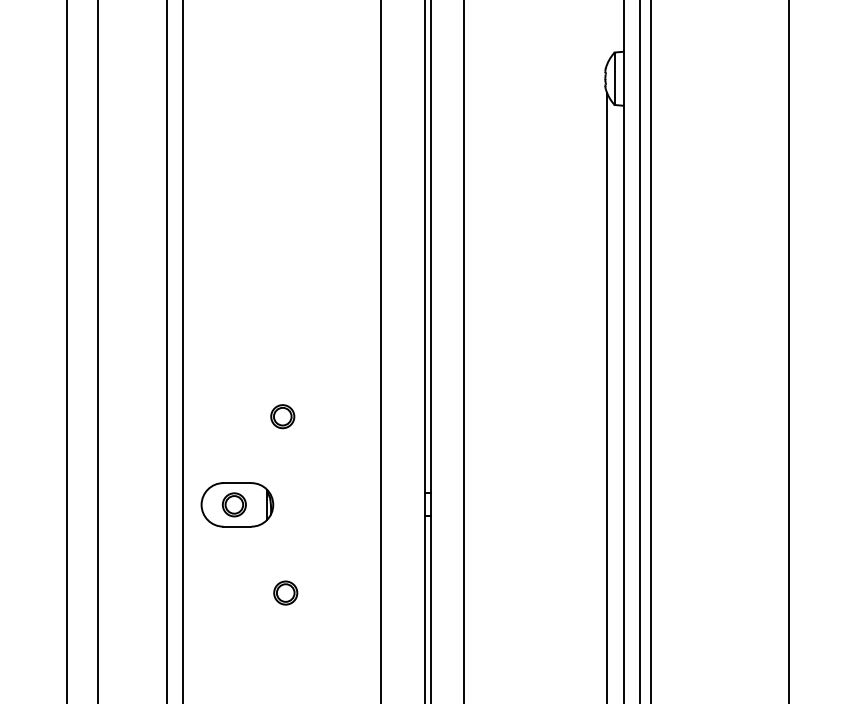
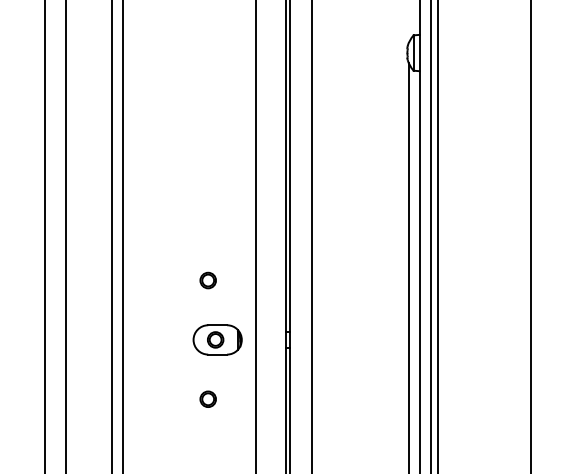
part: (281, 416) -> (207, 280), moved
part: (237, 504) -> (217, 339), moved
part: (284, 591) -> (207, 398), moved

